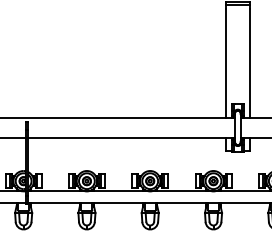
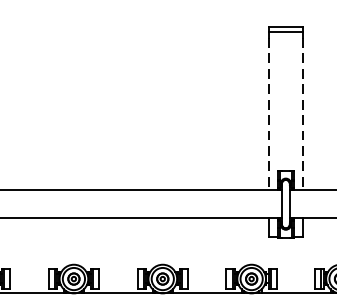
line: (226, 64) -> (269, 115), solid -> dashed
line: (249, 64) -> (302, 115), solid -> dashed

